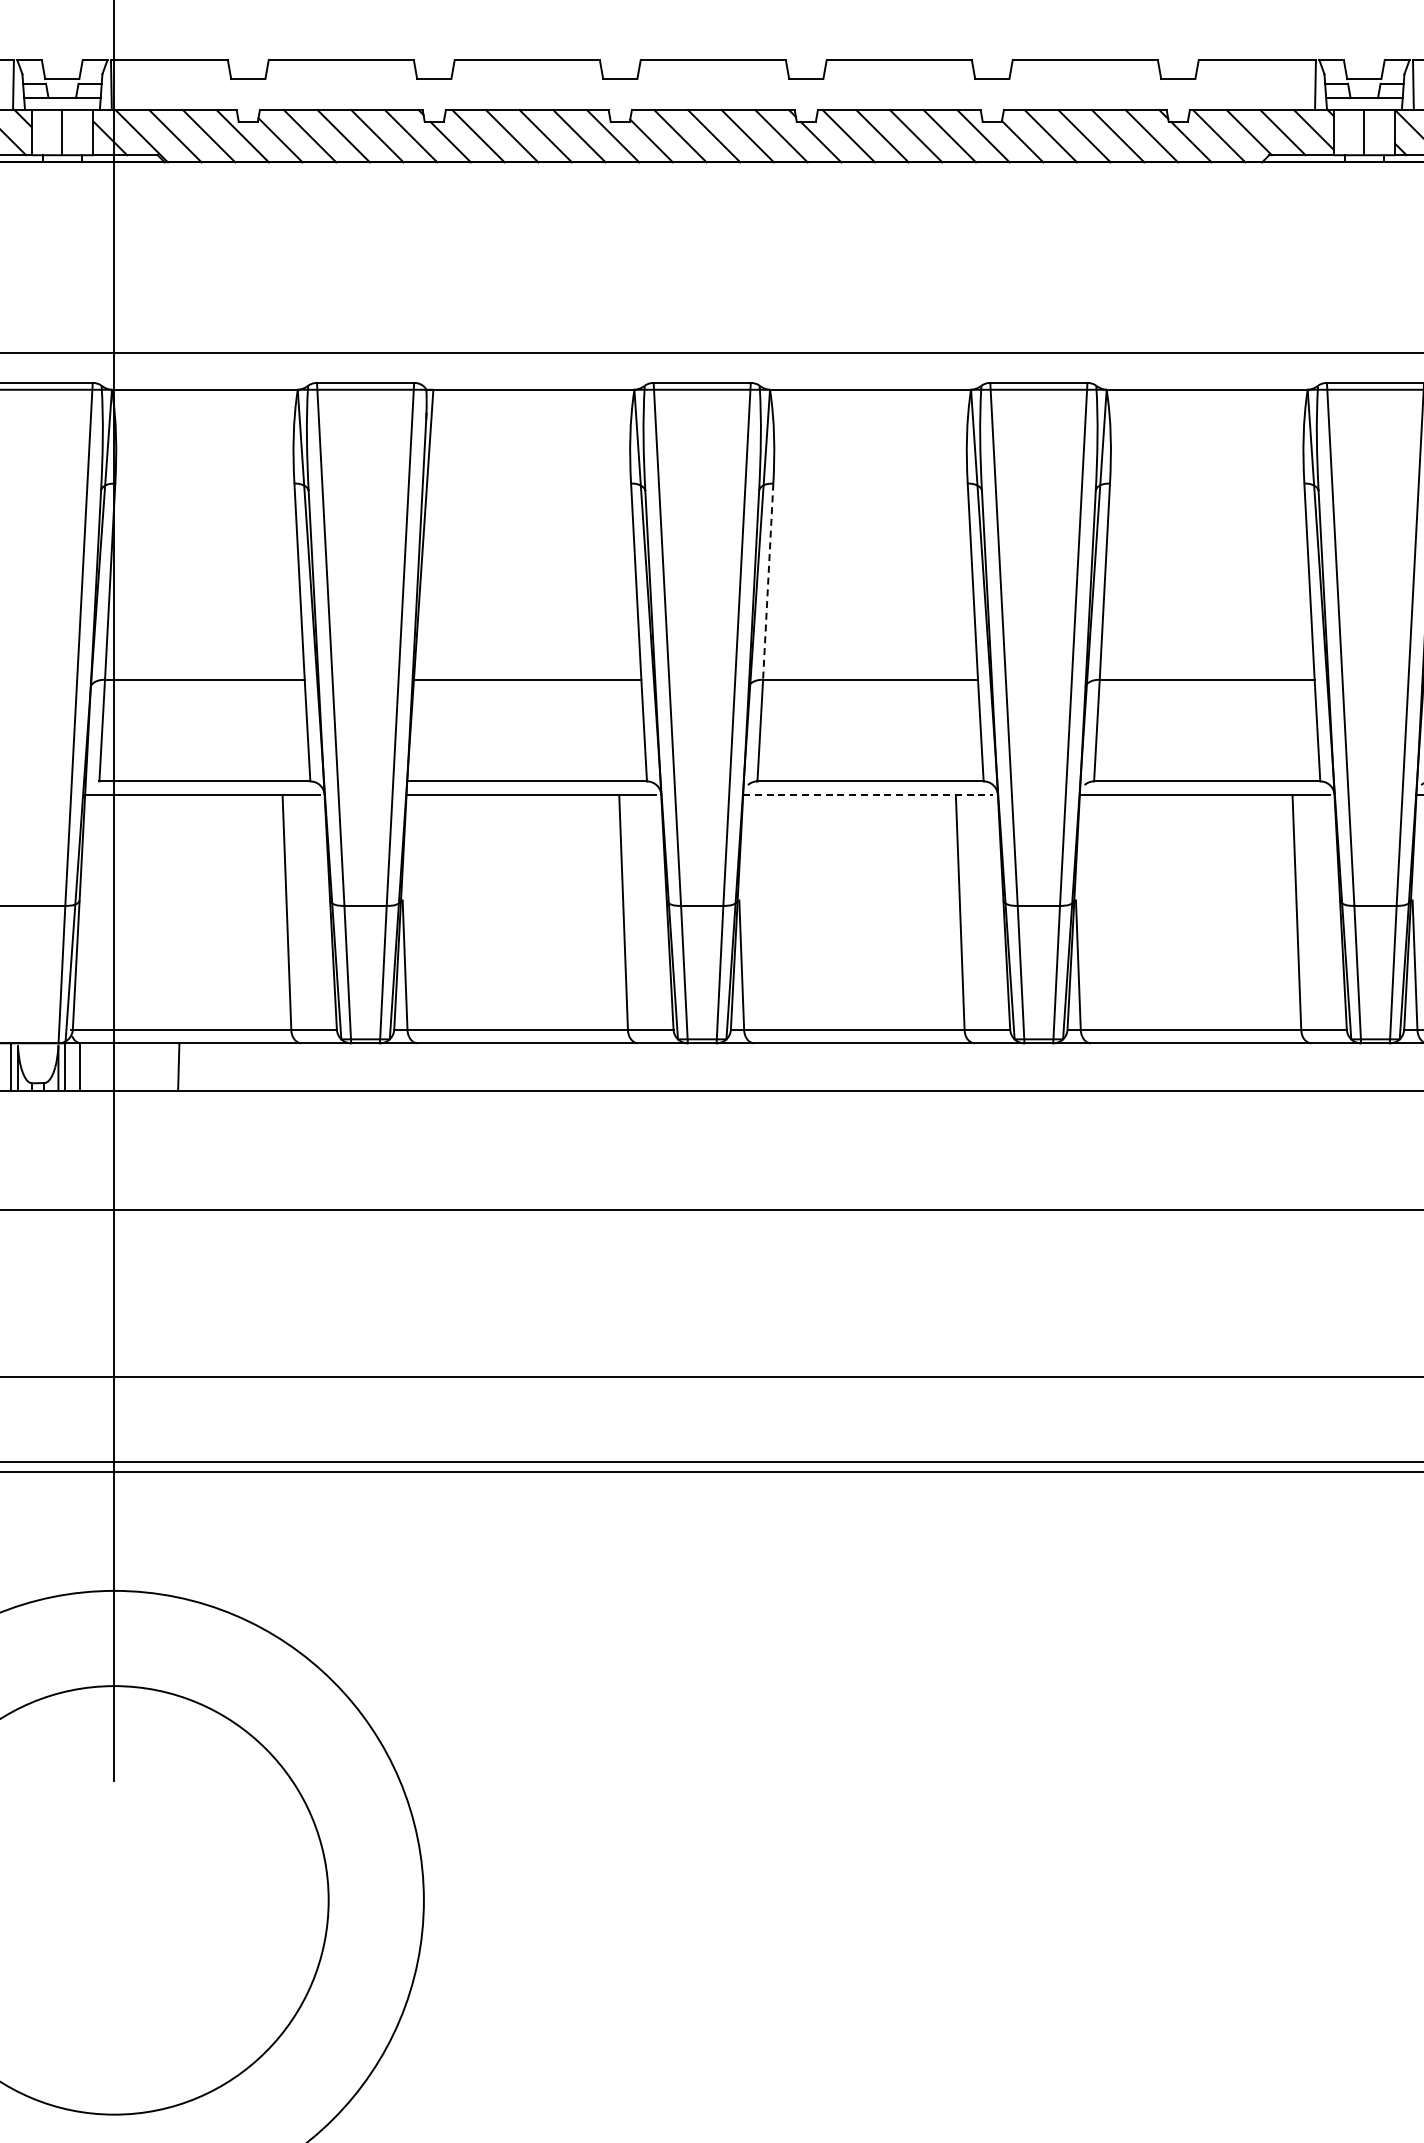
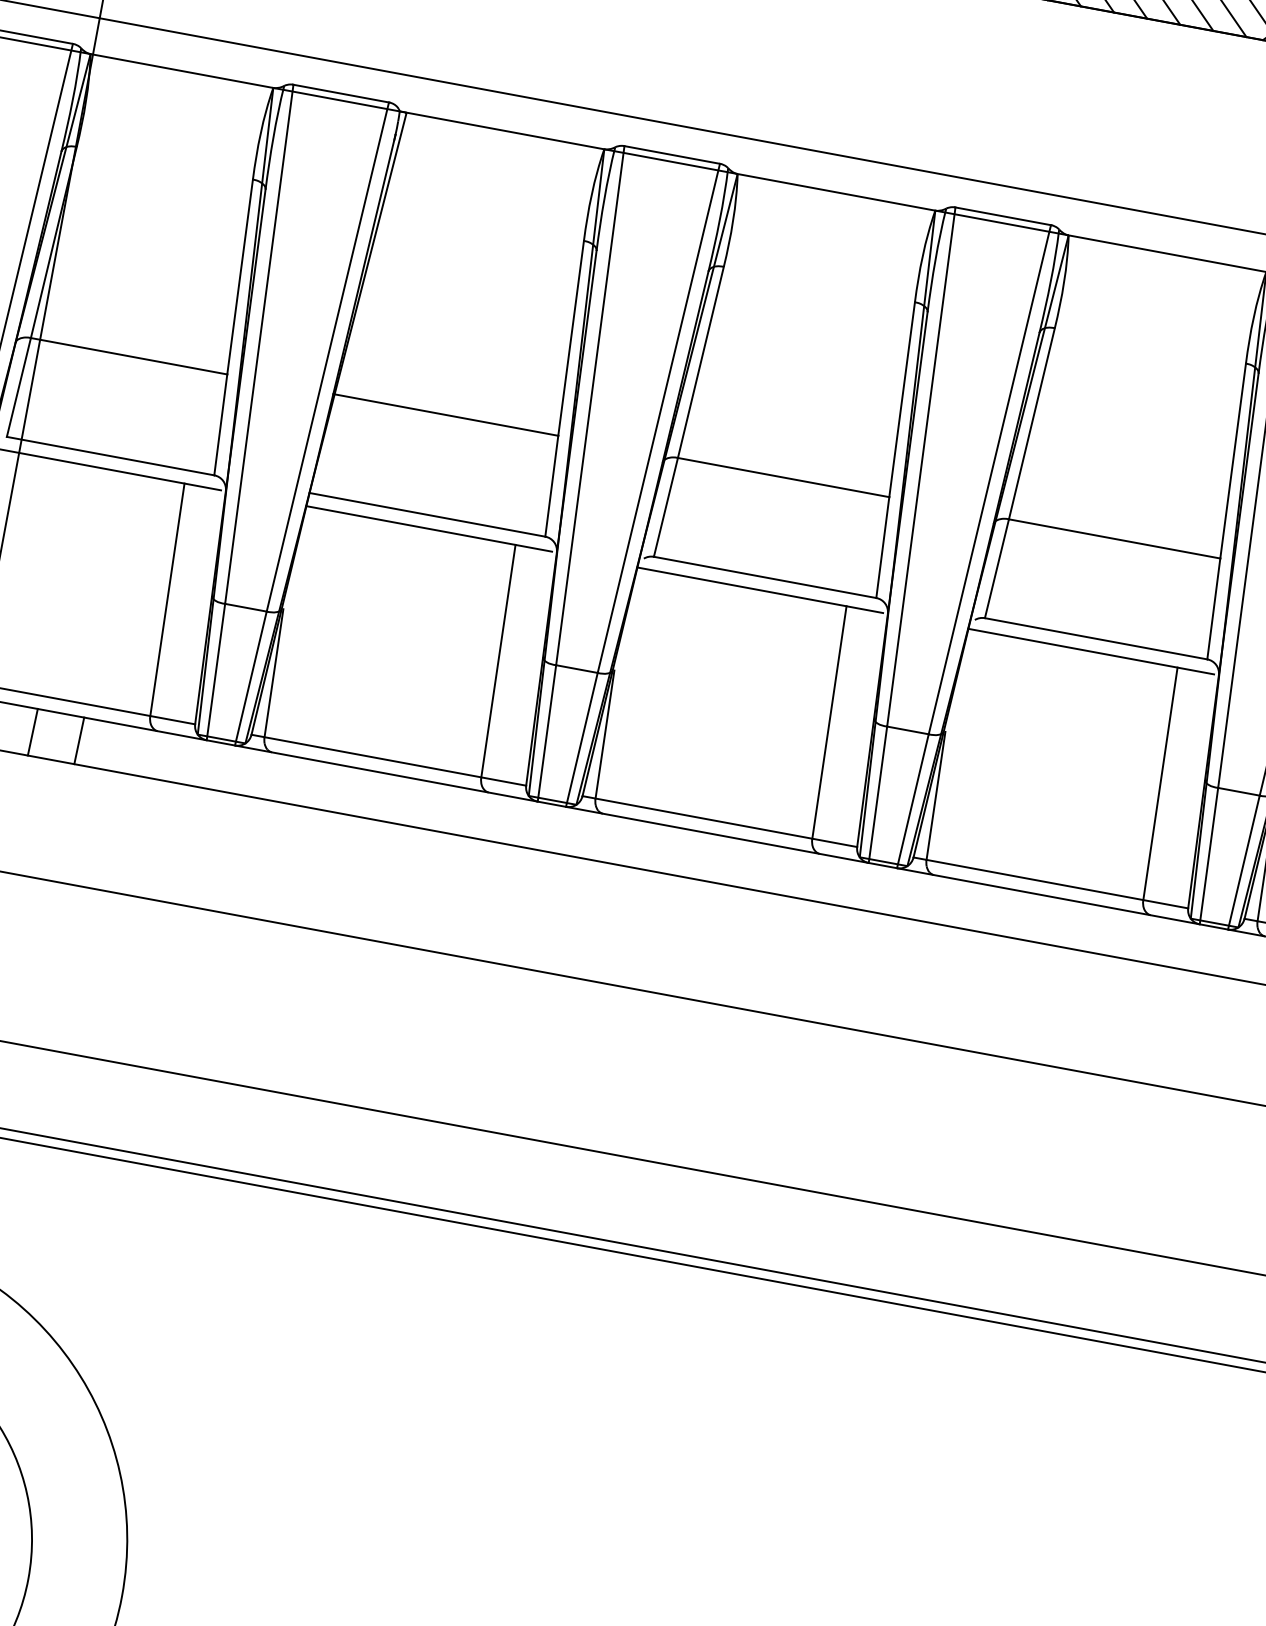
line: (768, 582) -> (701, 363), dashed -> solid
line: (868, 794) -> (760, 589), dashed -> solid
line: (225, 1066) -> (78, 740), added

